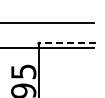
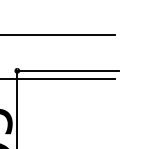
line: (66, 43) -> (65, 71), dashed -> solid

